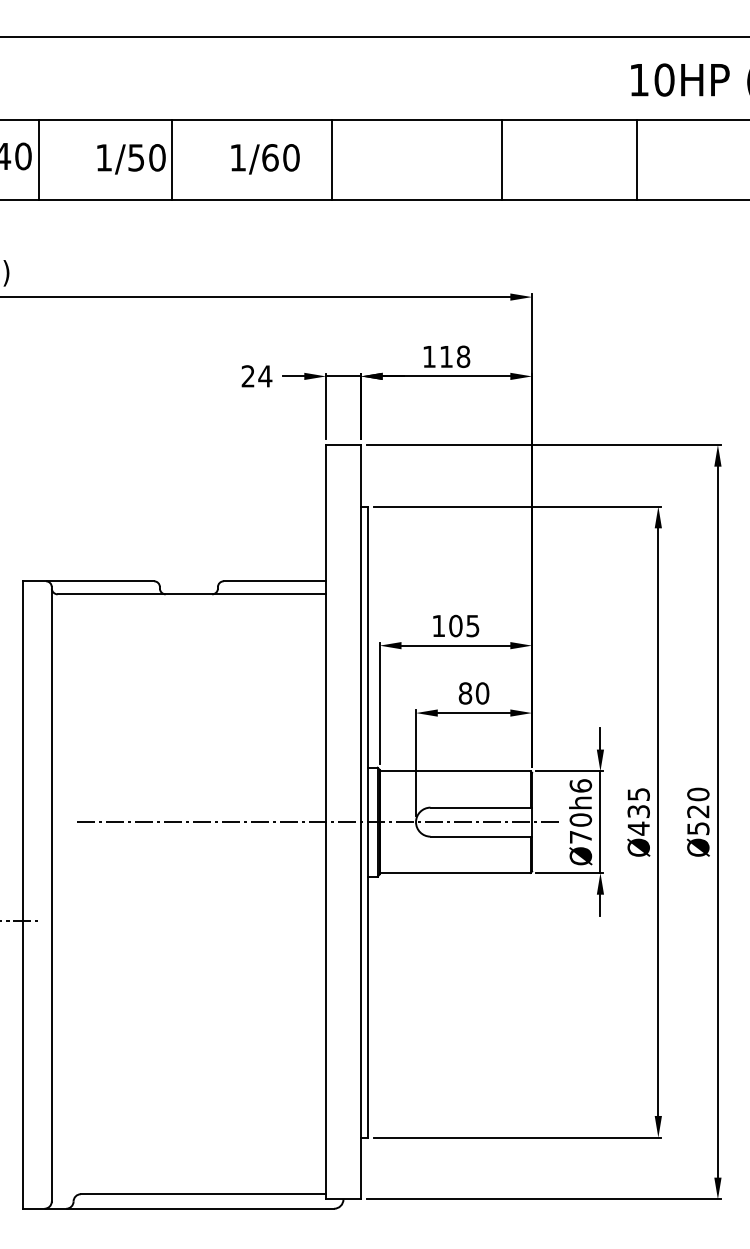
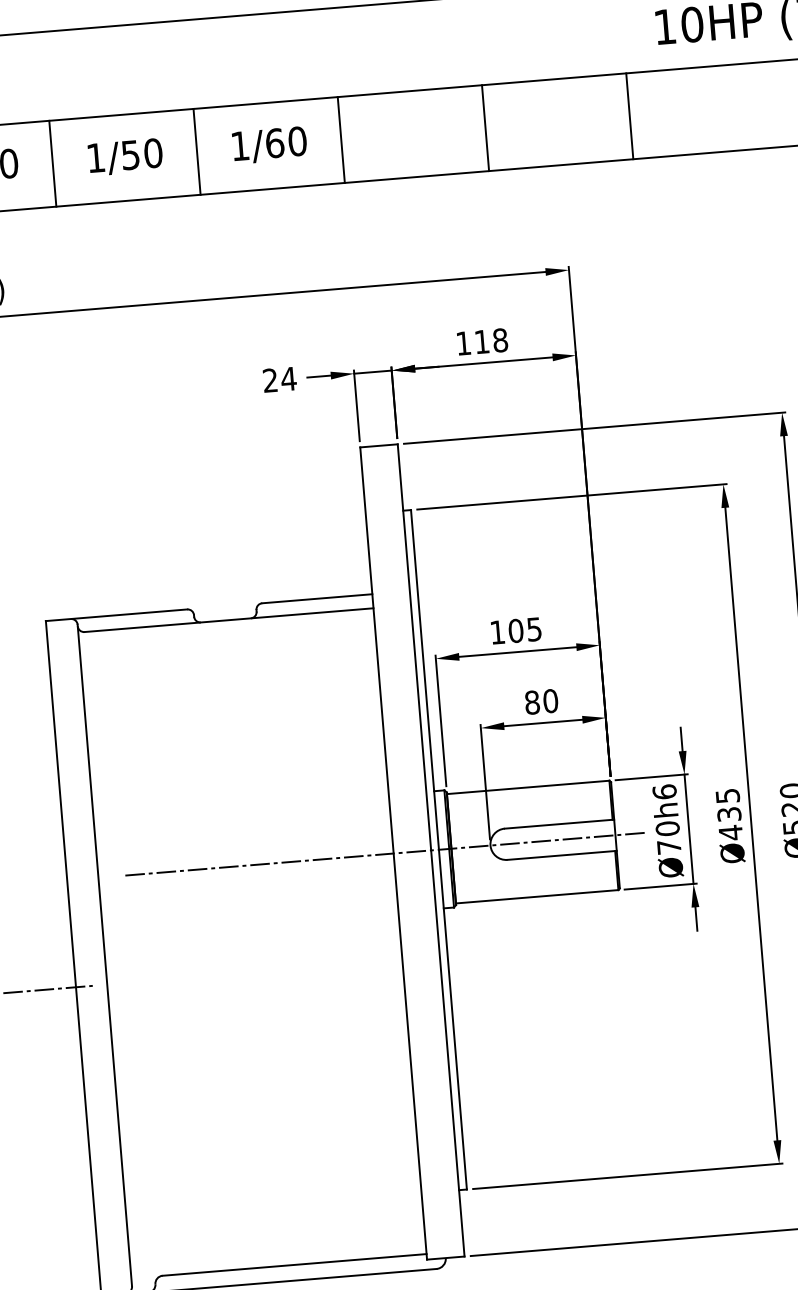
line: (38, 159) -> (52, 163), moved
line: (171, 159) -> (196, 151), moved
line: (501, 159) -> (485, 127), moved
line: (636, 159) -> (629, 115), moved

